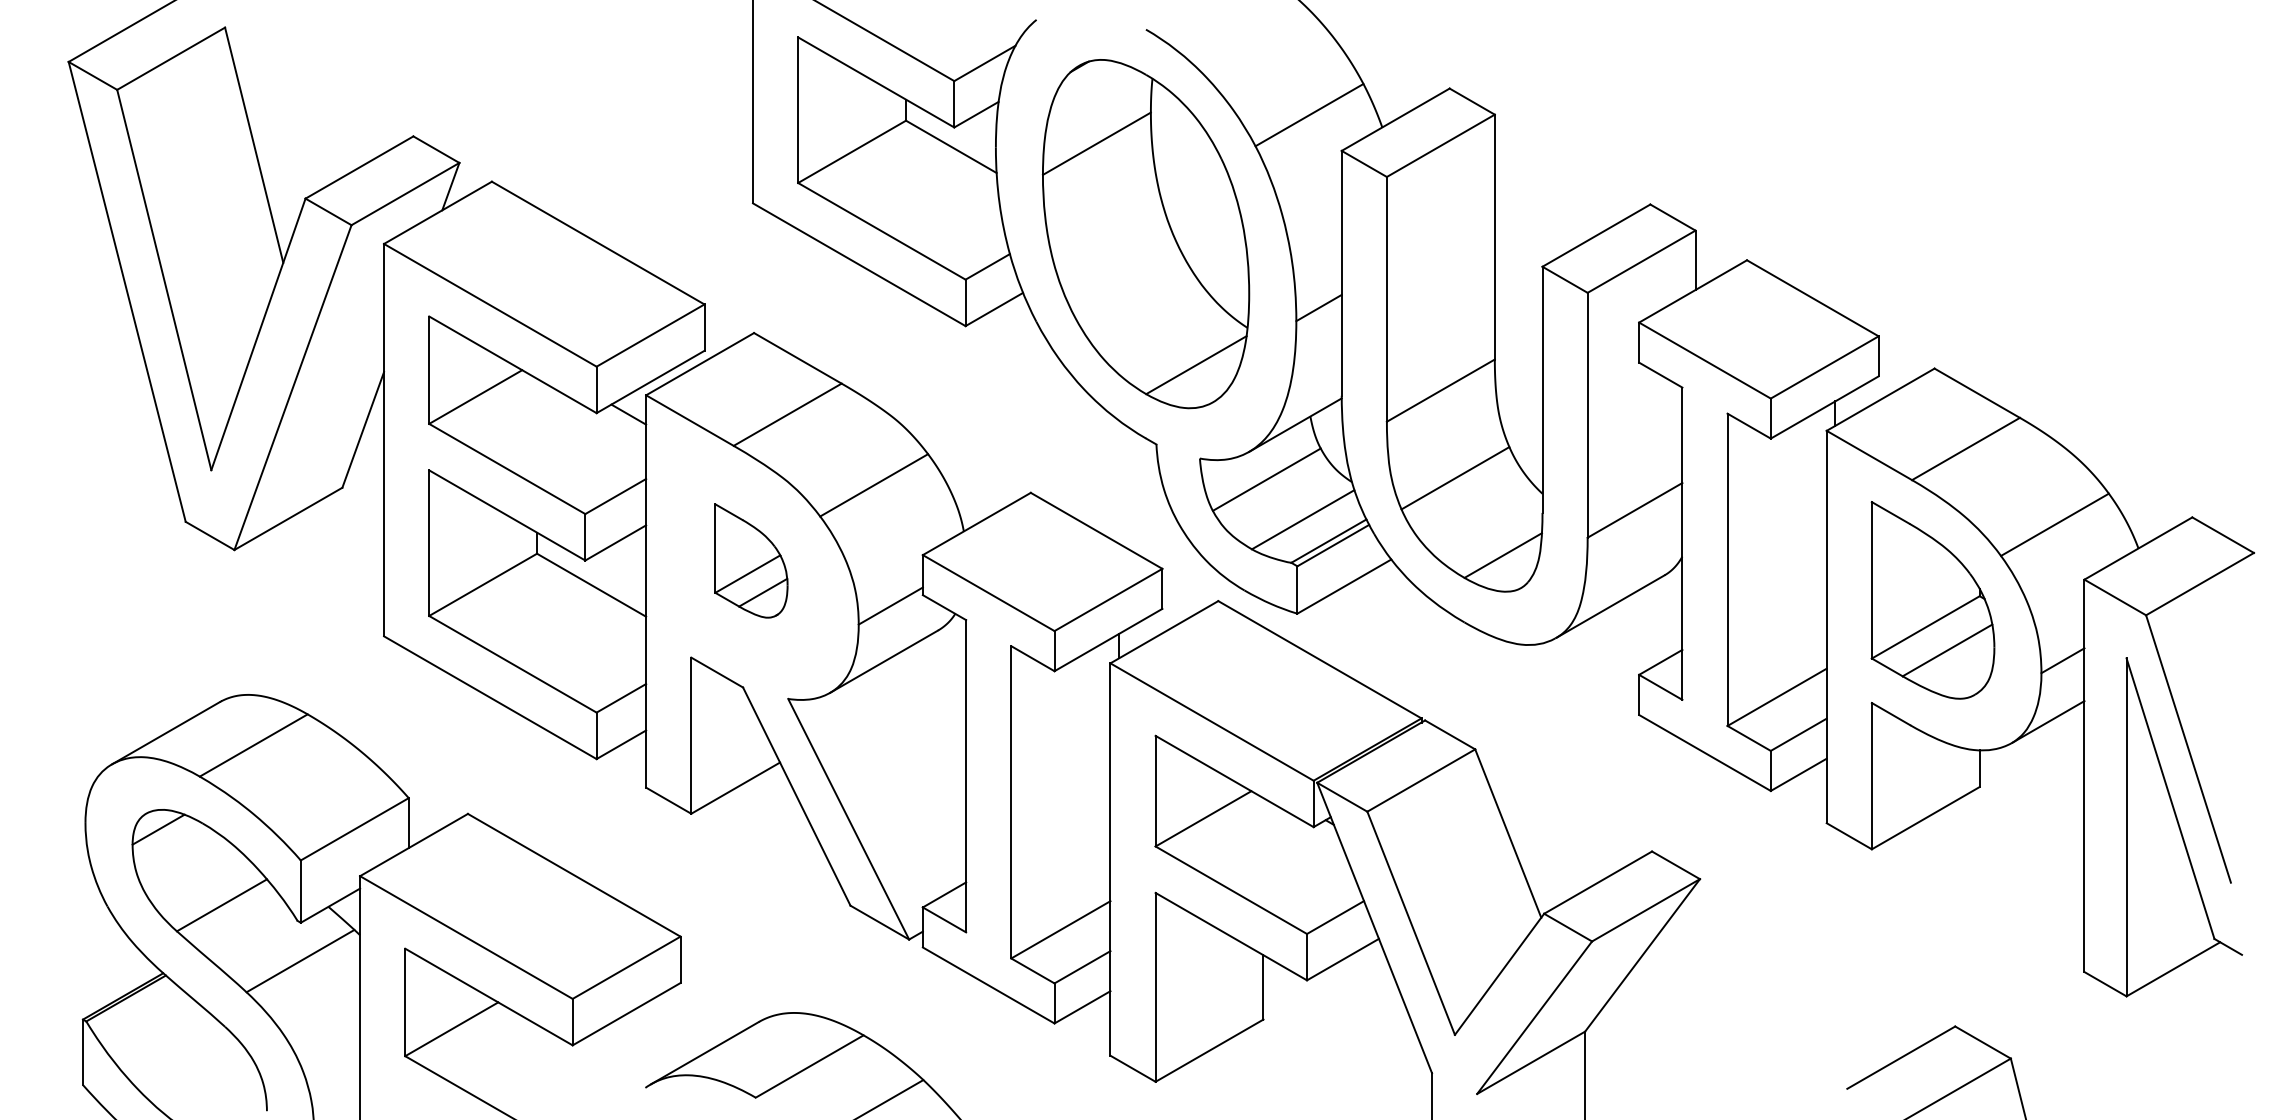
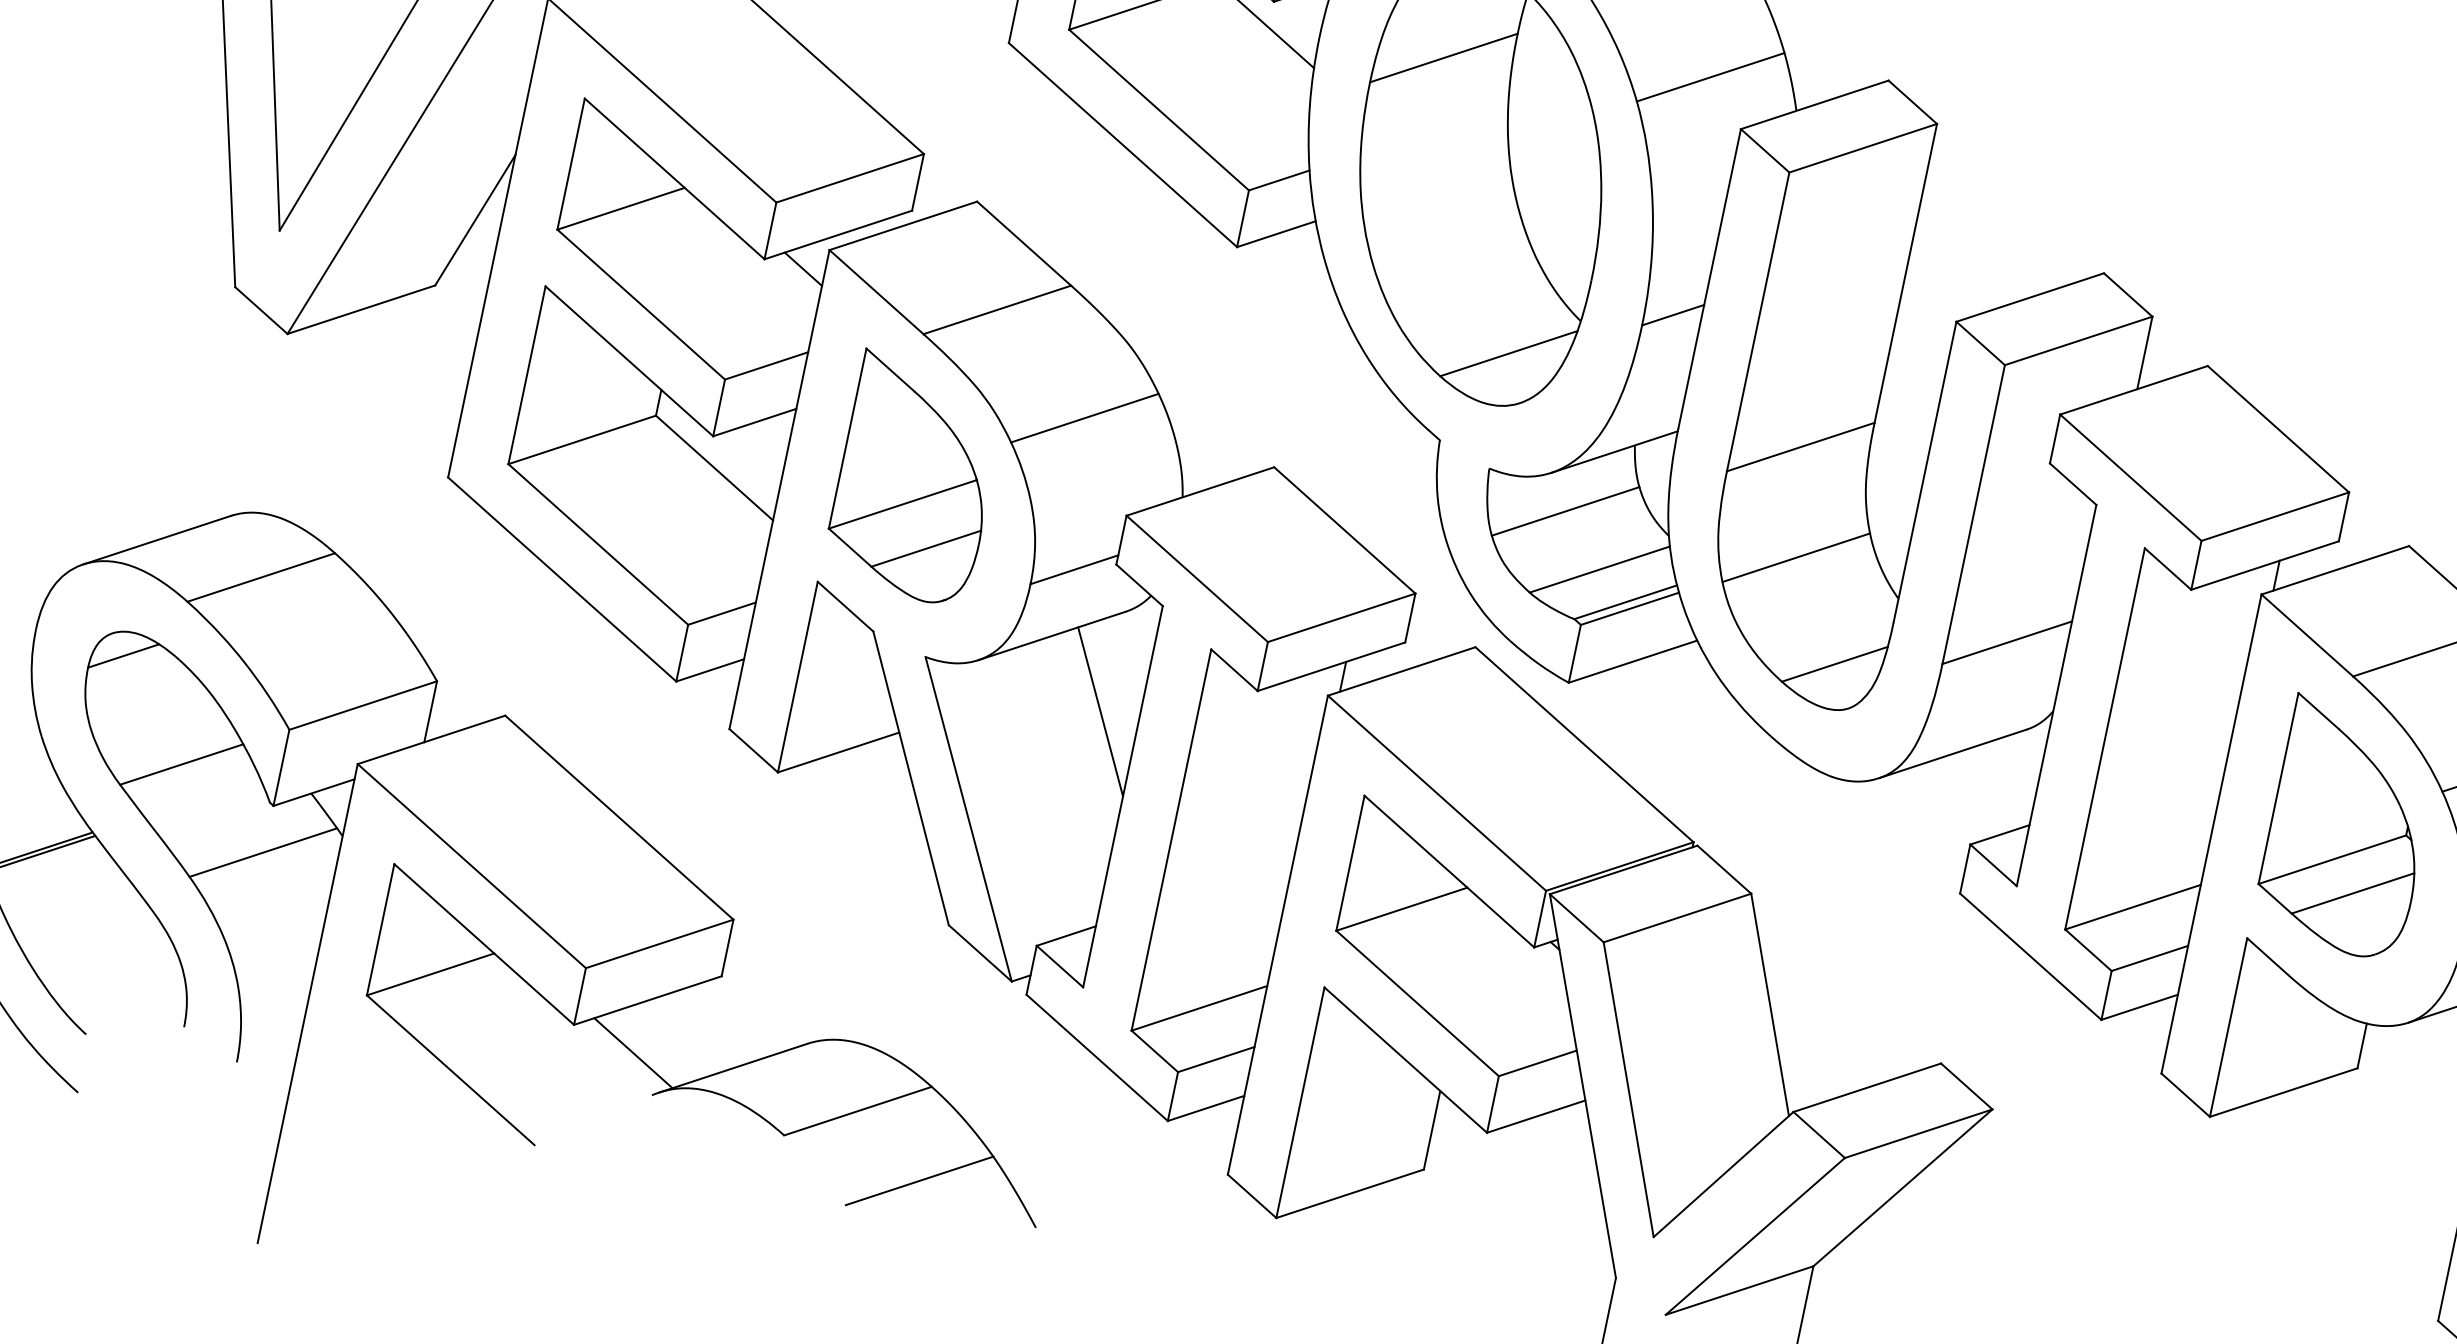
part: (751, 560) -> (915, 478), size x1.67
line: (934, 713) -> (1100, 712), added
line: (623, 1057) -> (633, 1052), added

